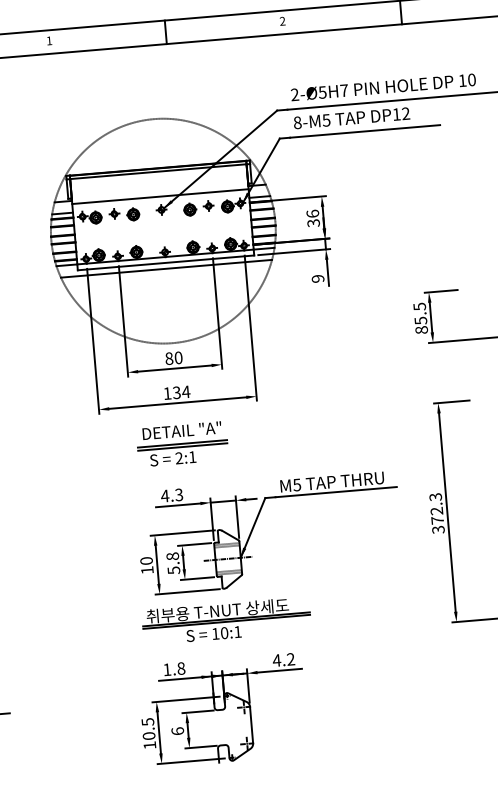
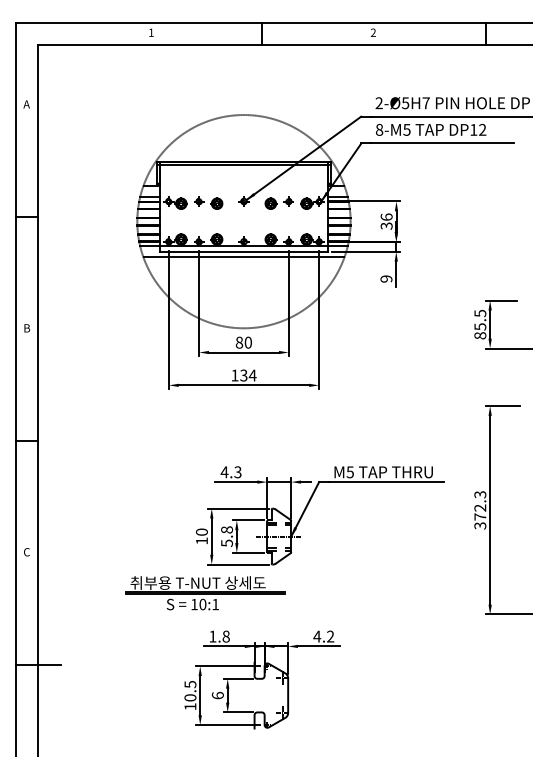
line: (159, 196) -> (243, 188), removed
part: (182, 444) -> (245, 424), removed
part: (226, 621) -> (205, 593), moved

